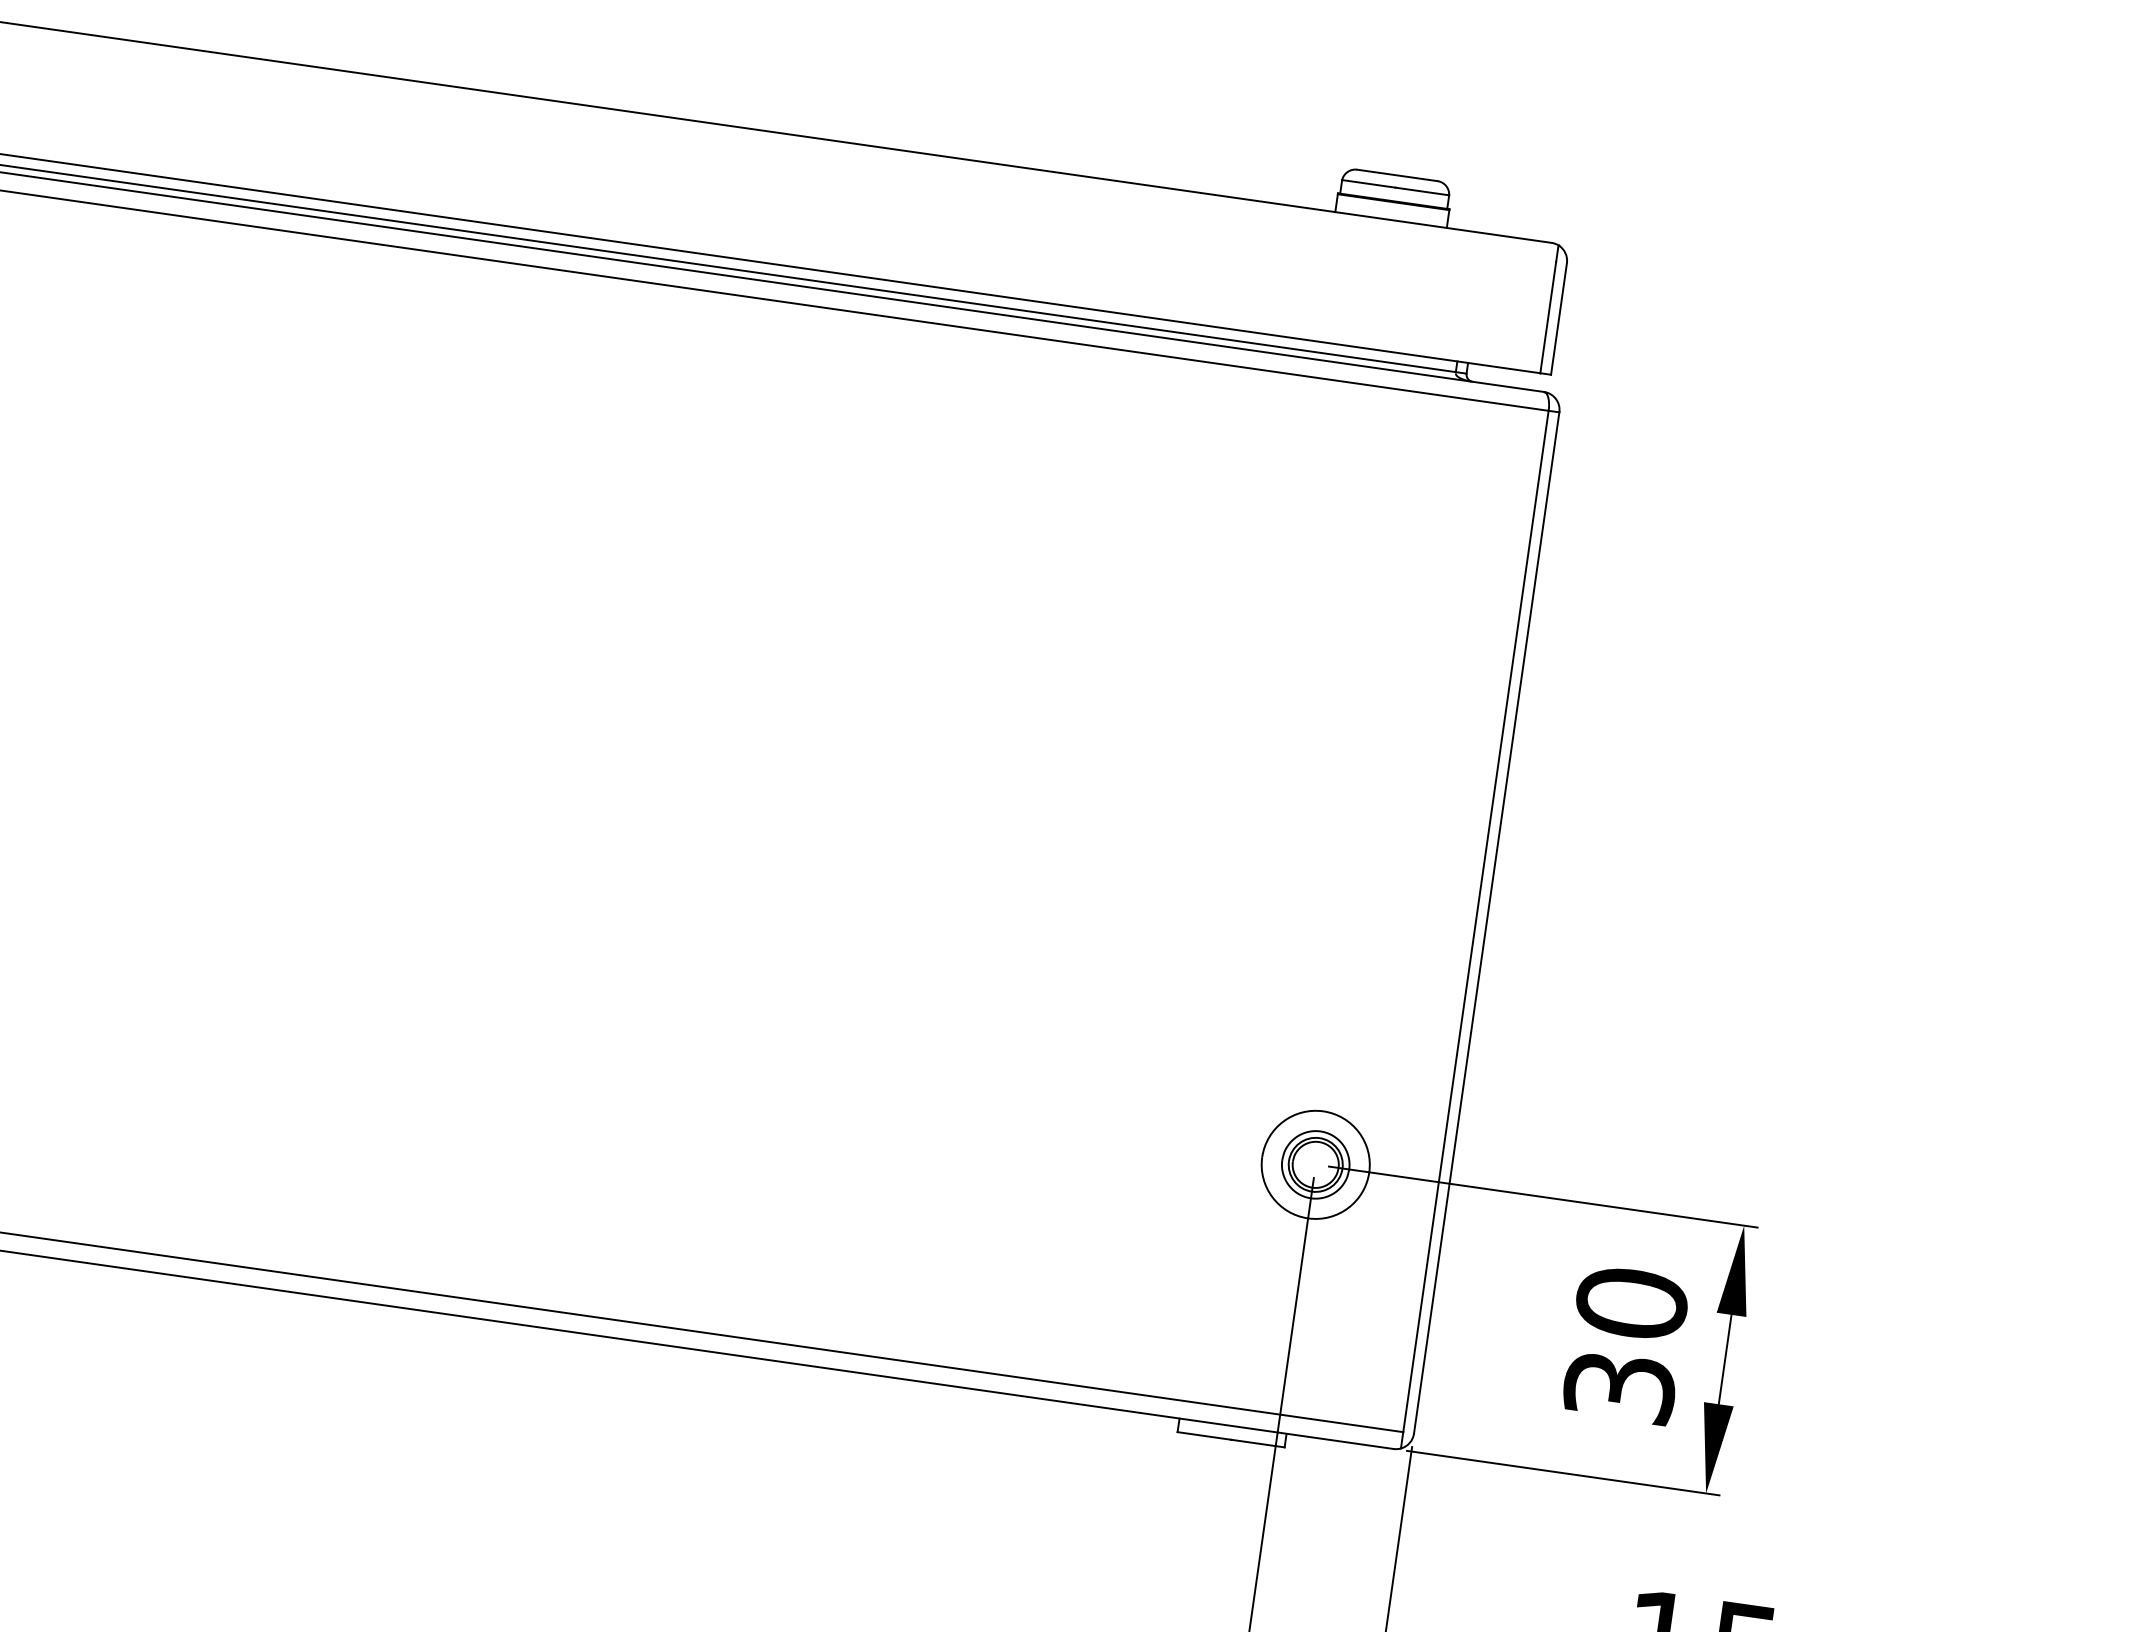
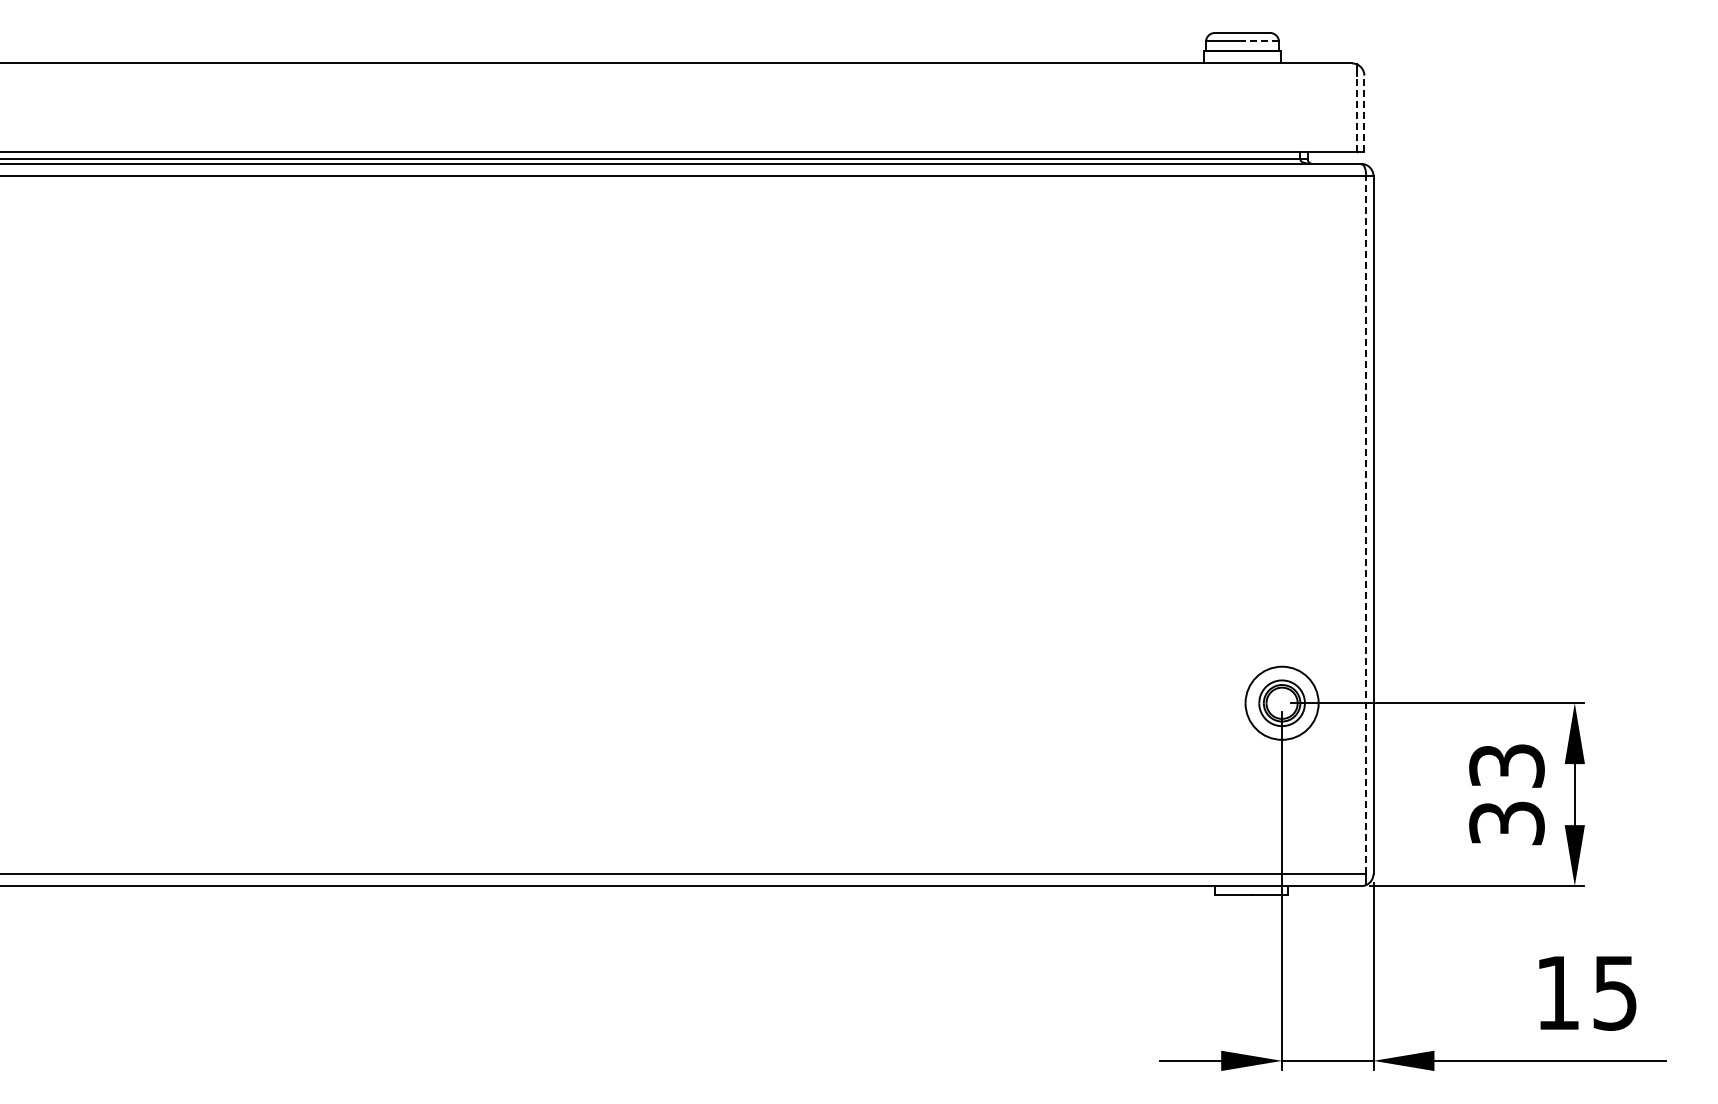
line: (1421, 191) -> (1260, 41), solid -> dashed
line: (1548, 317) -> (1357, 113), solid -> dashed
line: (1559, 318) -> (1364, 113), solid -> dashed
line: (1476, 922) -> (1366, 525), solid -> dashed
text: (1631, 1302) -> (1506, 765), 30 -> 33

